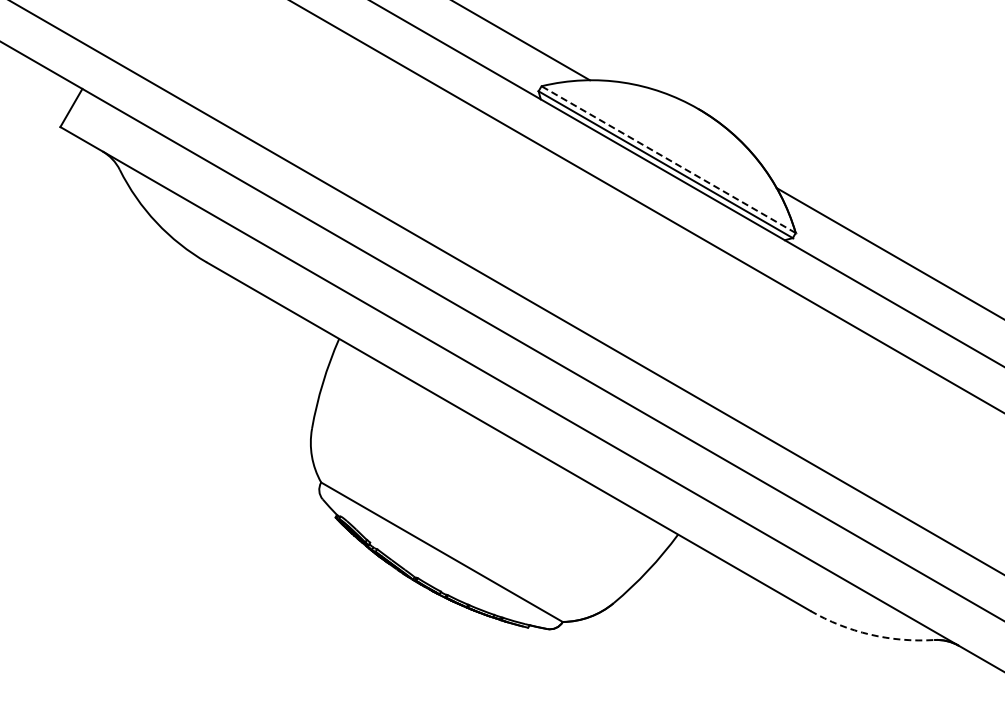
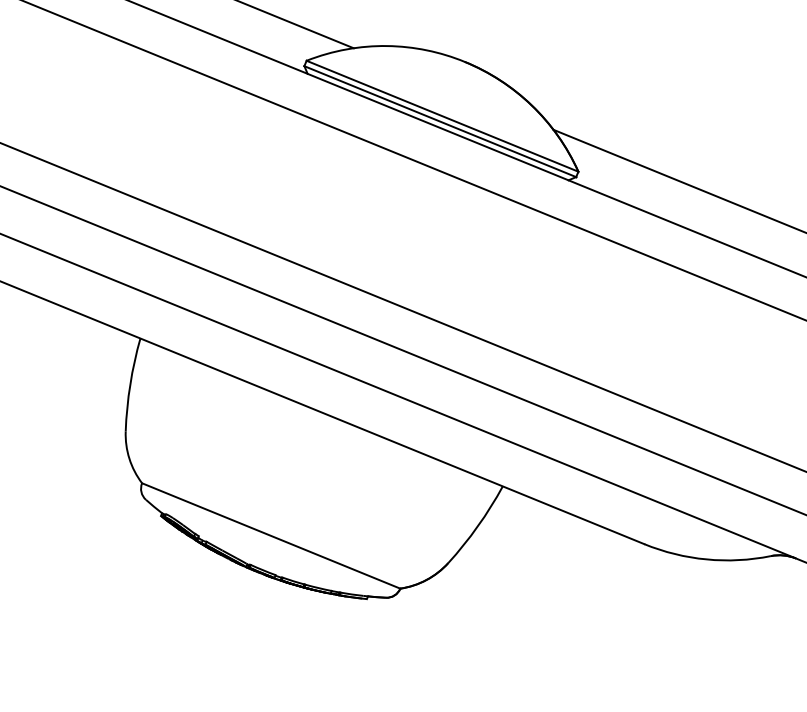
line: (668, 159) -> (442, 116), dashed -> solid
arc: (870, 634) -> (706, 559), dashed -> solid

